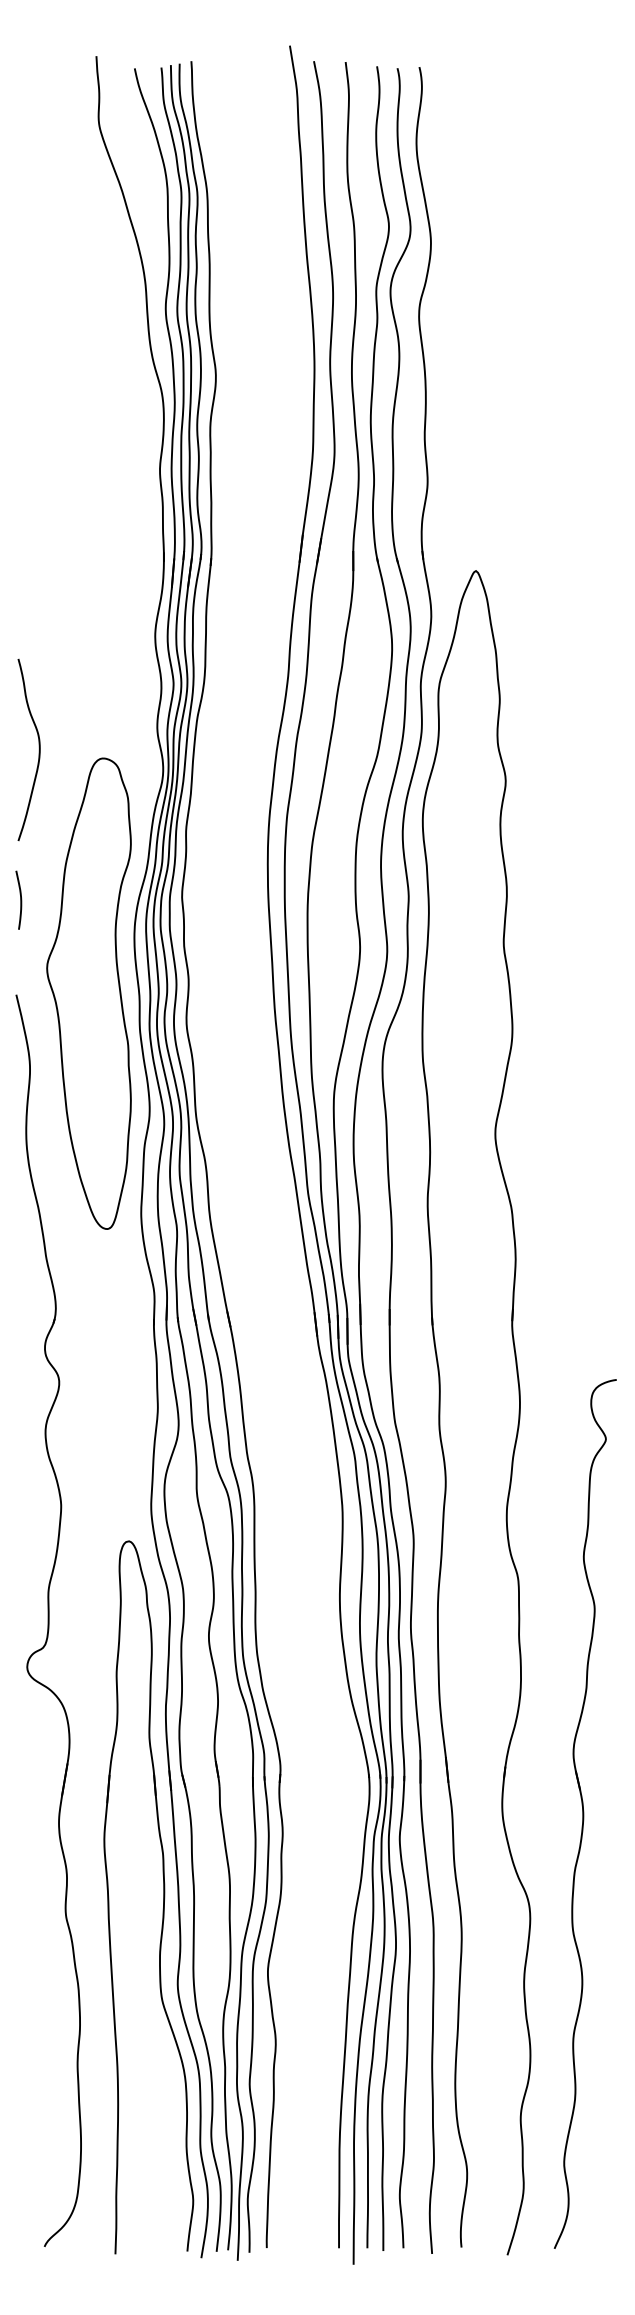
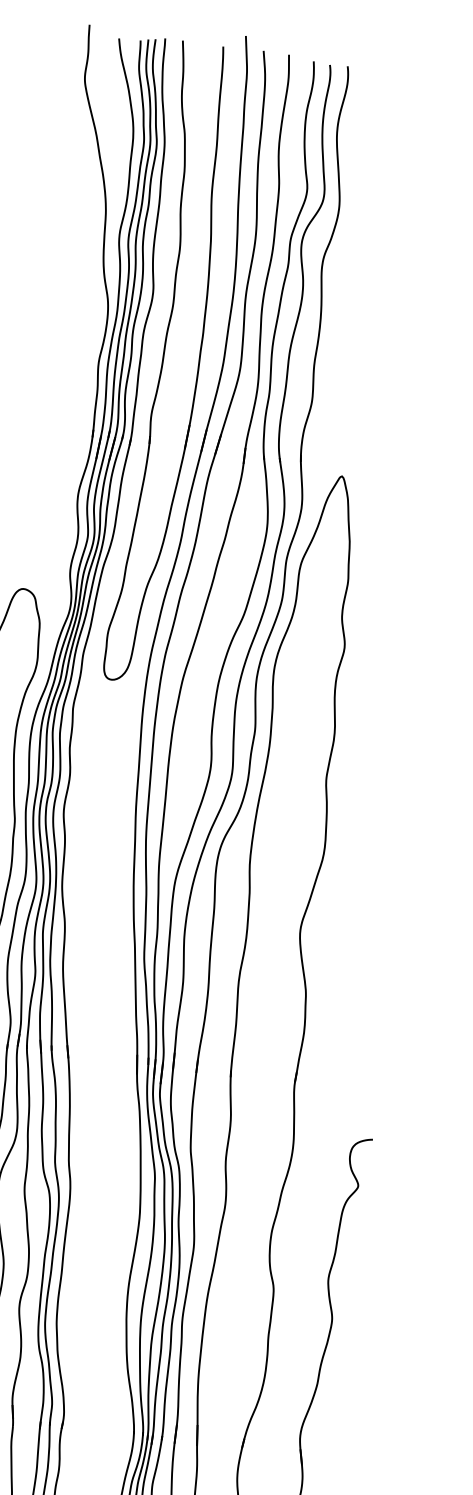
part: (239, 458) -> (163, 362), added

